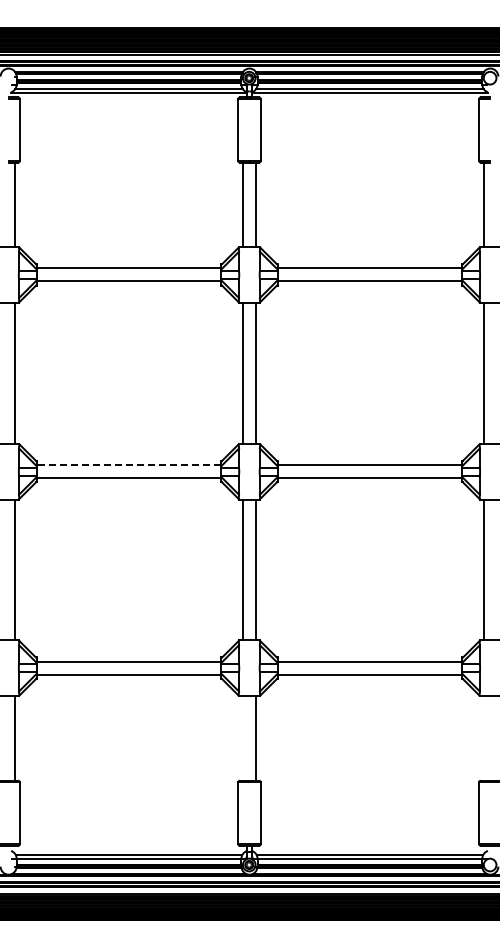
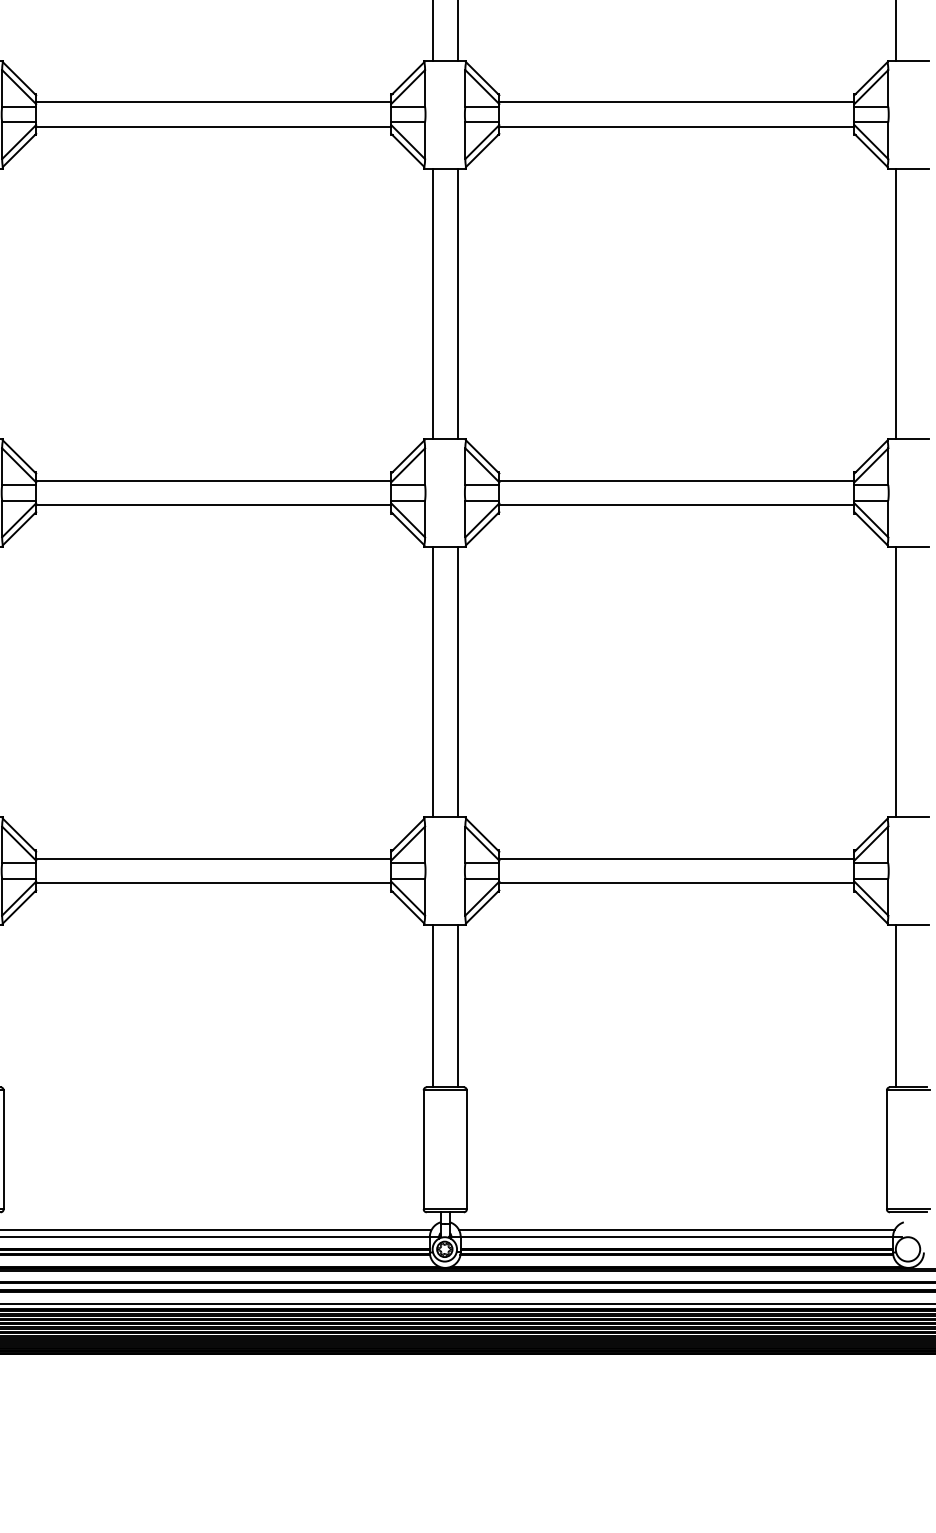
line: (128, 465) -> (212, 481), dashed -> solid
line: (243, 738) -> (433, 1006), added
line: (483, 738) -> (895, 1006), added

